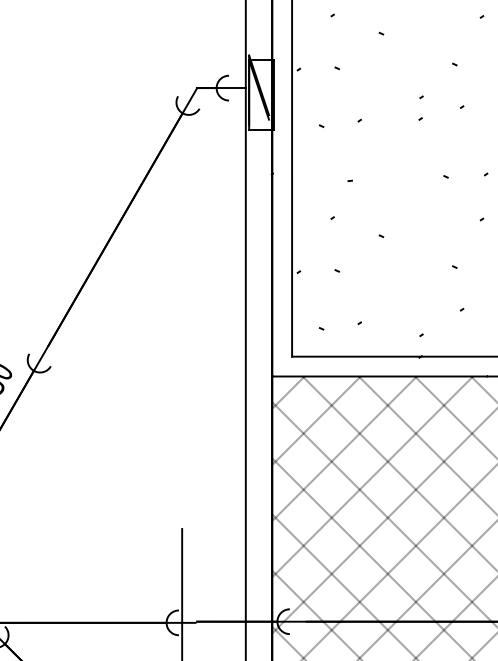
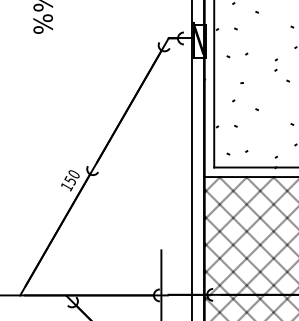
part: (419, 106) -> (275, 64), moved

